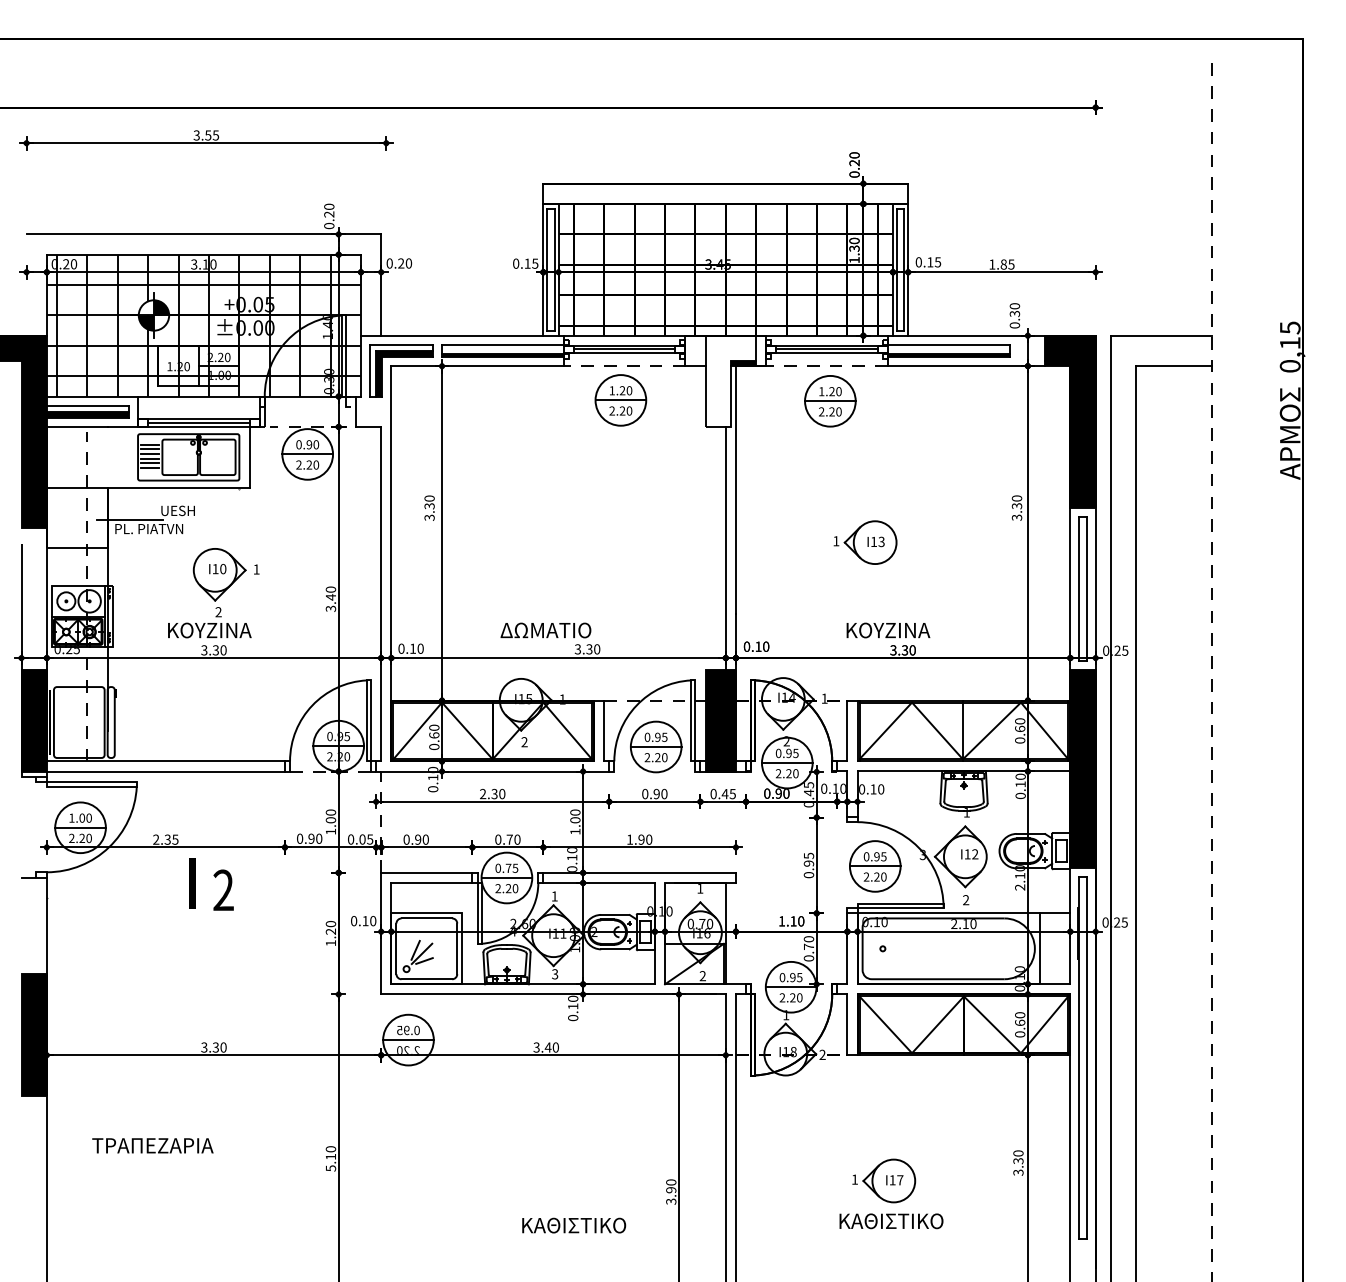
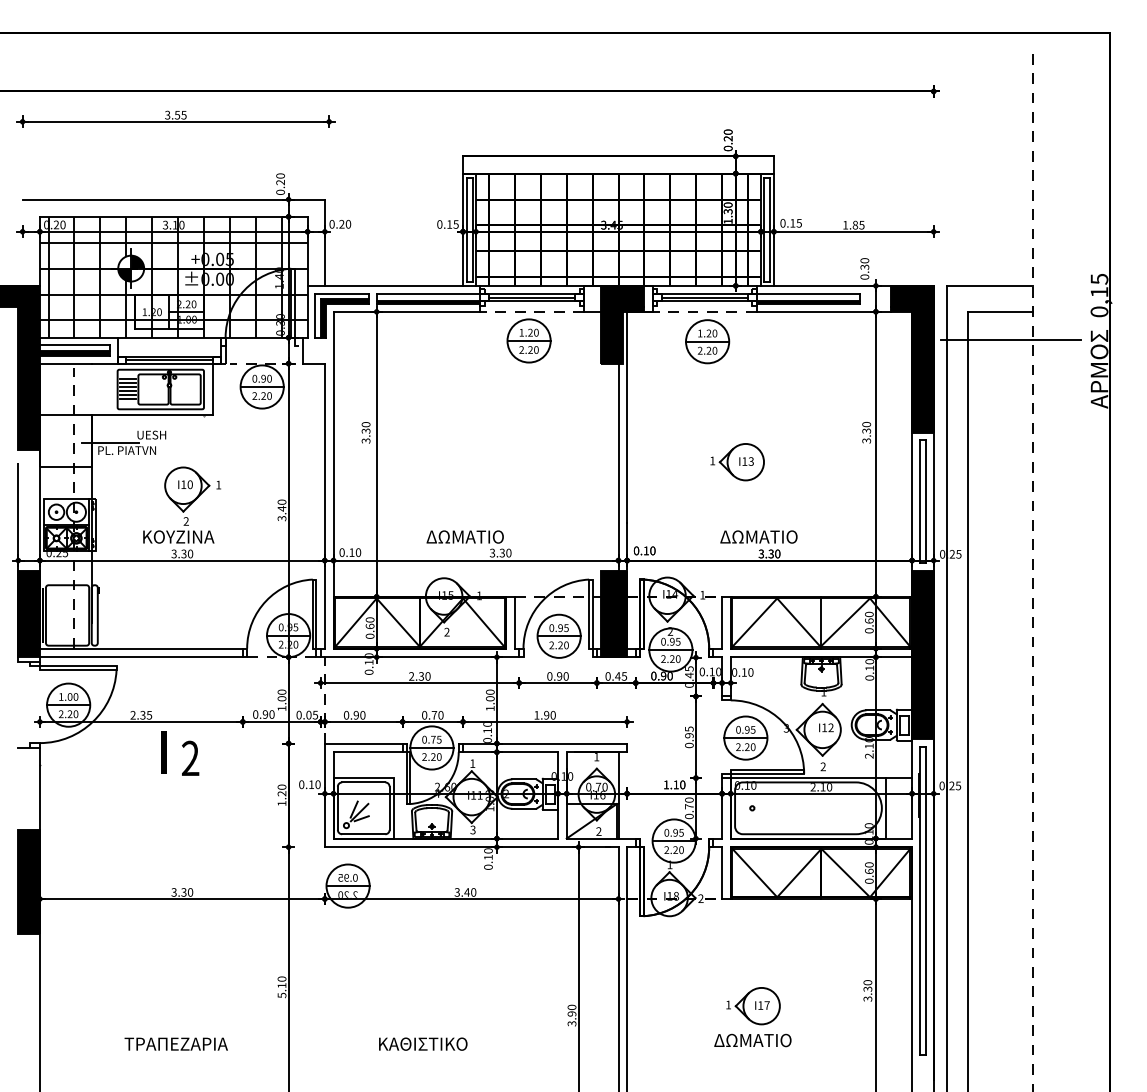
fill: (730, 381) -> (622, 324), added
line: (1185, 398) -> (1010, 339), added
text: (890, 629) -> (758, 536), ΚΟΥΖΙΝΑ -> ΔΩΜΑΤΙΟ
text: (151, 1145) -> (175, 1043), moved
text: (890, 1221) -> (758, 1040), ΚΑΘΙΣΤΙΚΟ -> ΔΩΜΑΤΙΟ
text: (574, 1224) -> (423, 1043), moved

